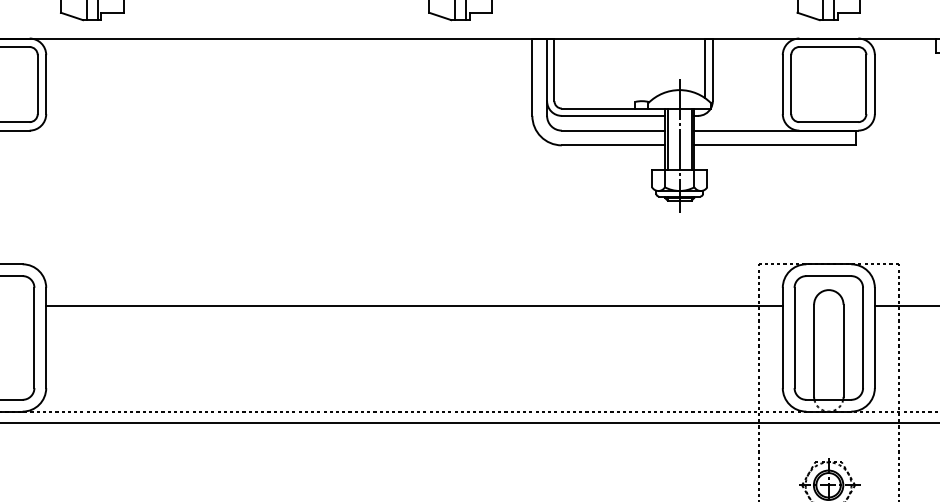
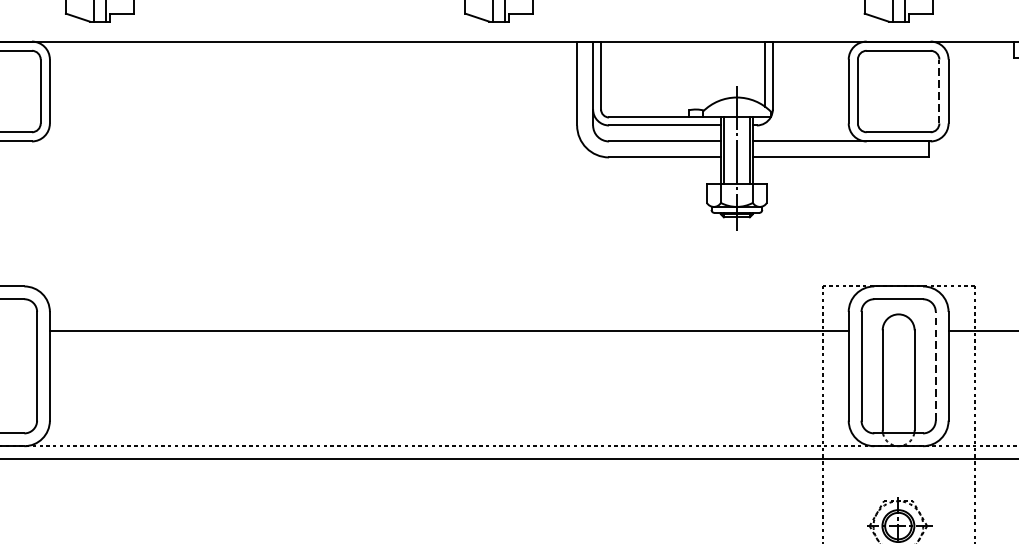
line: (866, 84) -> (939, 91), solid -> dashed
line: (863, 337) -> (936, 365), solid -> dashed

